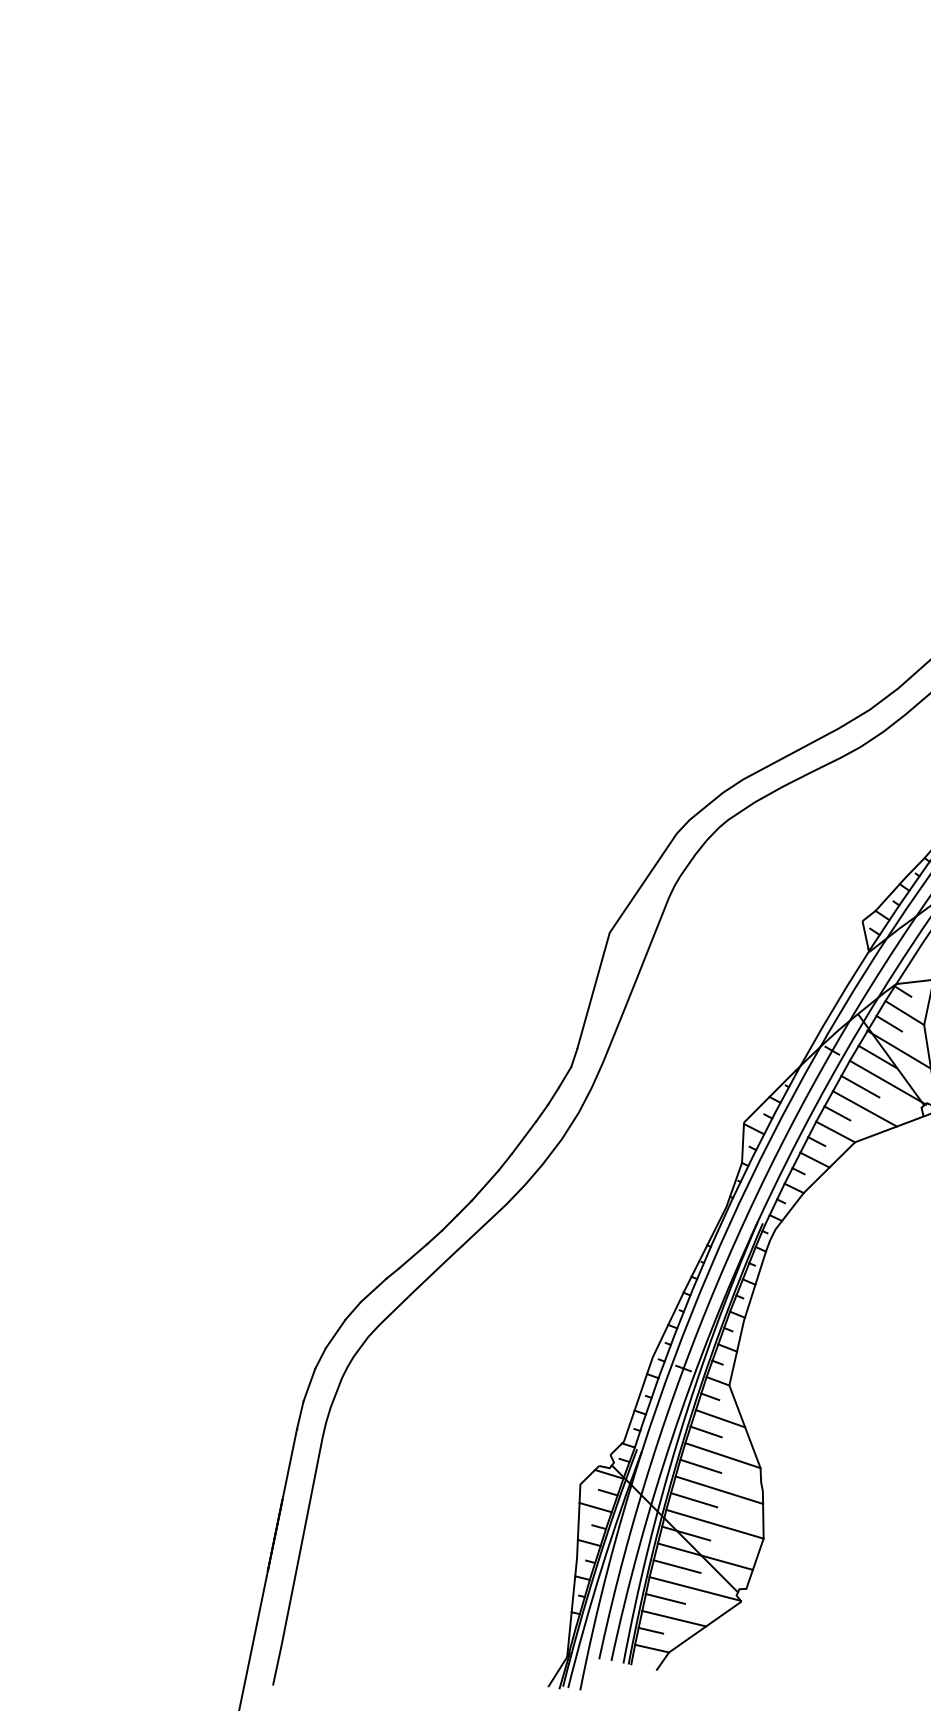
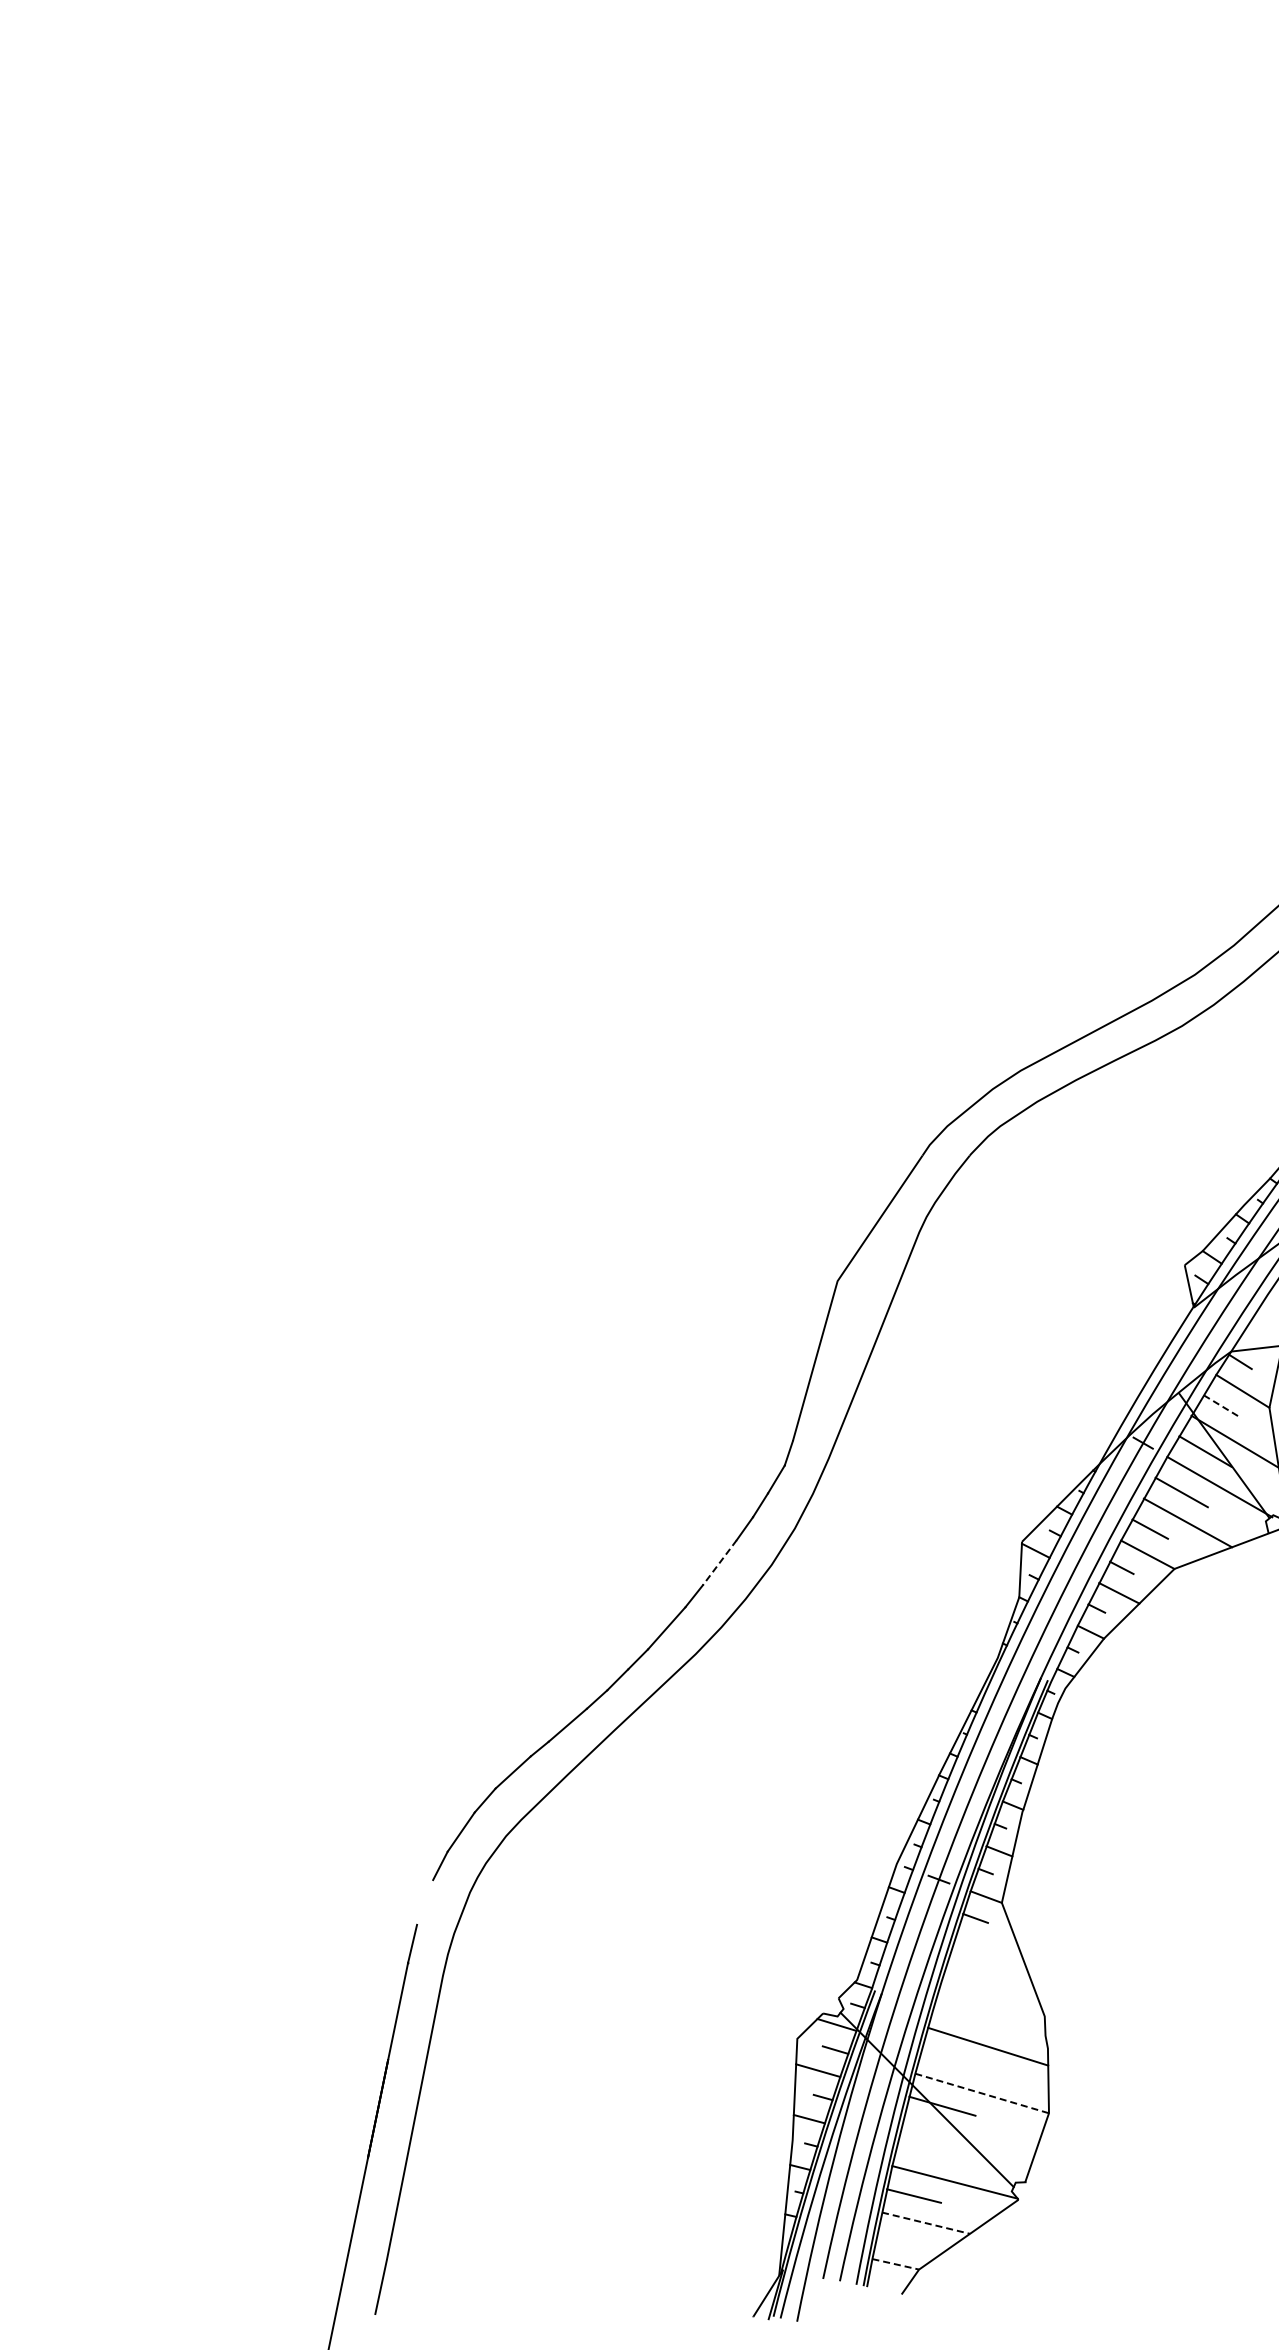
line: (889, 1023) -> (1221, 1405), solid -> dashed
line: (523, 1138) -> (719, 1563), solid -> dashed
line: (309, 1385) -> (425, 1902), removed
line: (720, 1418) -> (989, 1948), removed
line: (705, 1431) -> (969, 1966), removed
line: (722, 1455) -> (992, 1999), removed
line: (700, 1466) -> (962, 2013), removed
line: (694, 1500) -> (953, 2060), removed
line: (715, 1524) -> (982, 2093), solid -> dashed
line: (705, 1556) -> (968, 2137), removed
line: (676, 1566) -> (929, 2151), removed
line: (674, 1618) -> (926, 2223), solid -> dashed
line: (650, 1630) -> (893, 2239), removed
line: (651, 1648) -> (895, 2264), solid -> dashed

